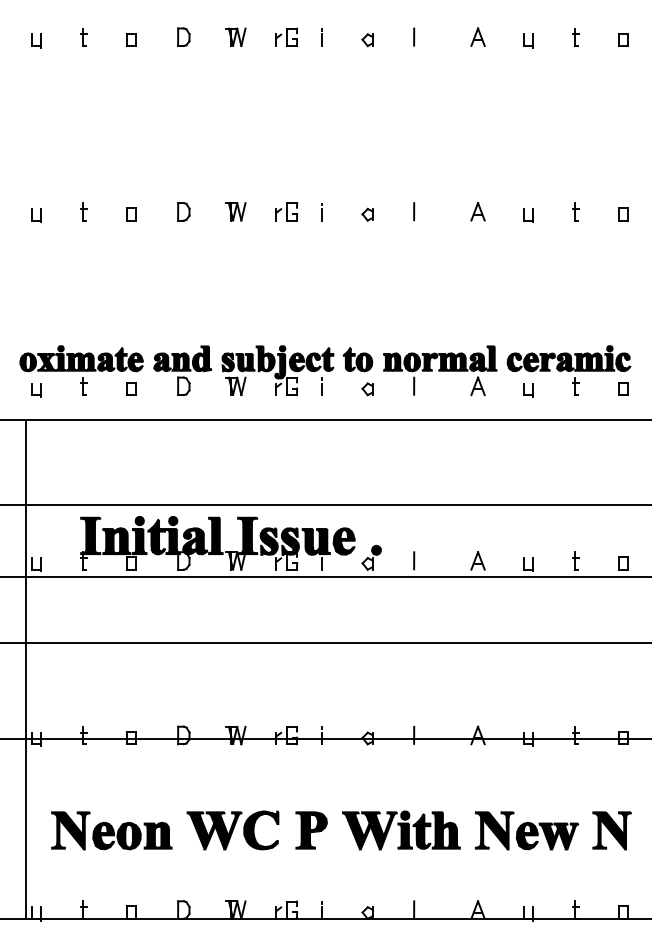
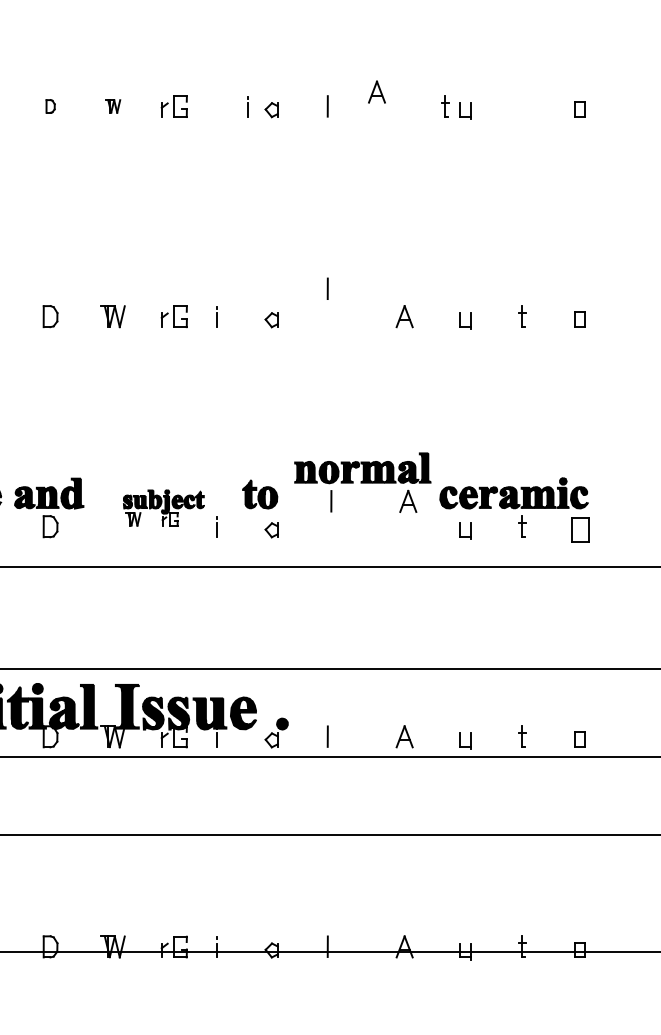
part: (183, 36) -> (50, 105), size x0.6
part: (235, 36) -> (112, 105), size x0.6
part: (477, 36) -> (376, 91), moved
line: (321, 37) -> (247, 106), moved
part: (575, 37) -> (444, 106), moved
line: (414, 211) -> (328, 288), moved
part: (277, 370) -> (163, 507), size x0.6
part: (440, 370) -> (363, 482), moved
part: (623, 388) -> (579, 529), size x1.6

